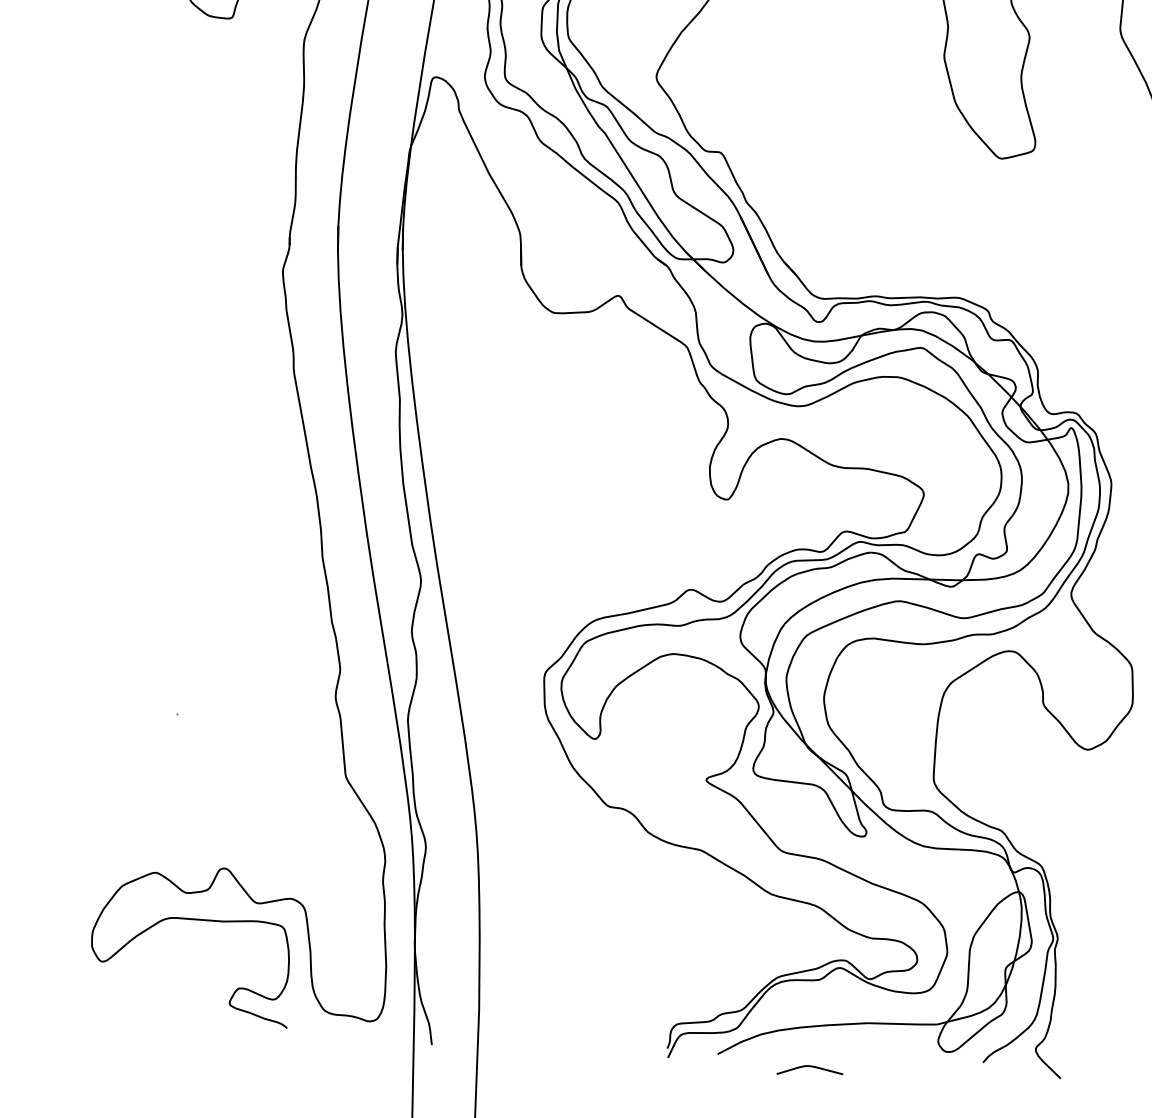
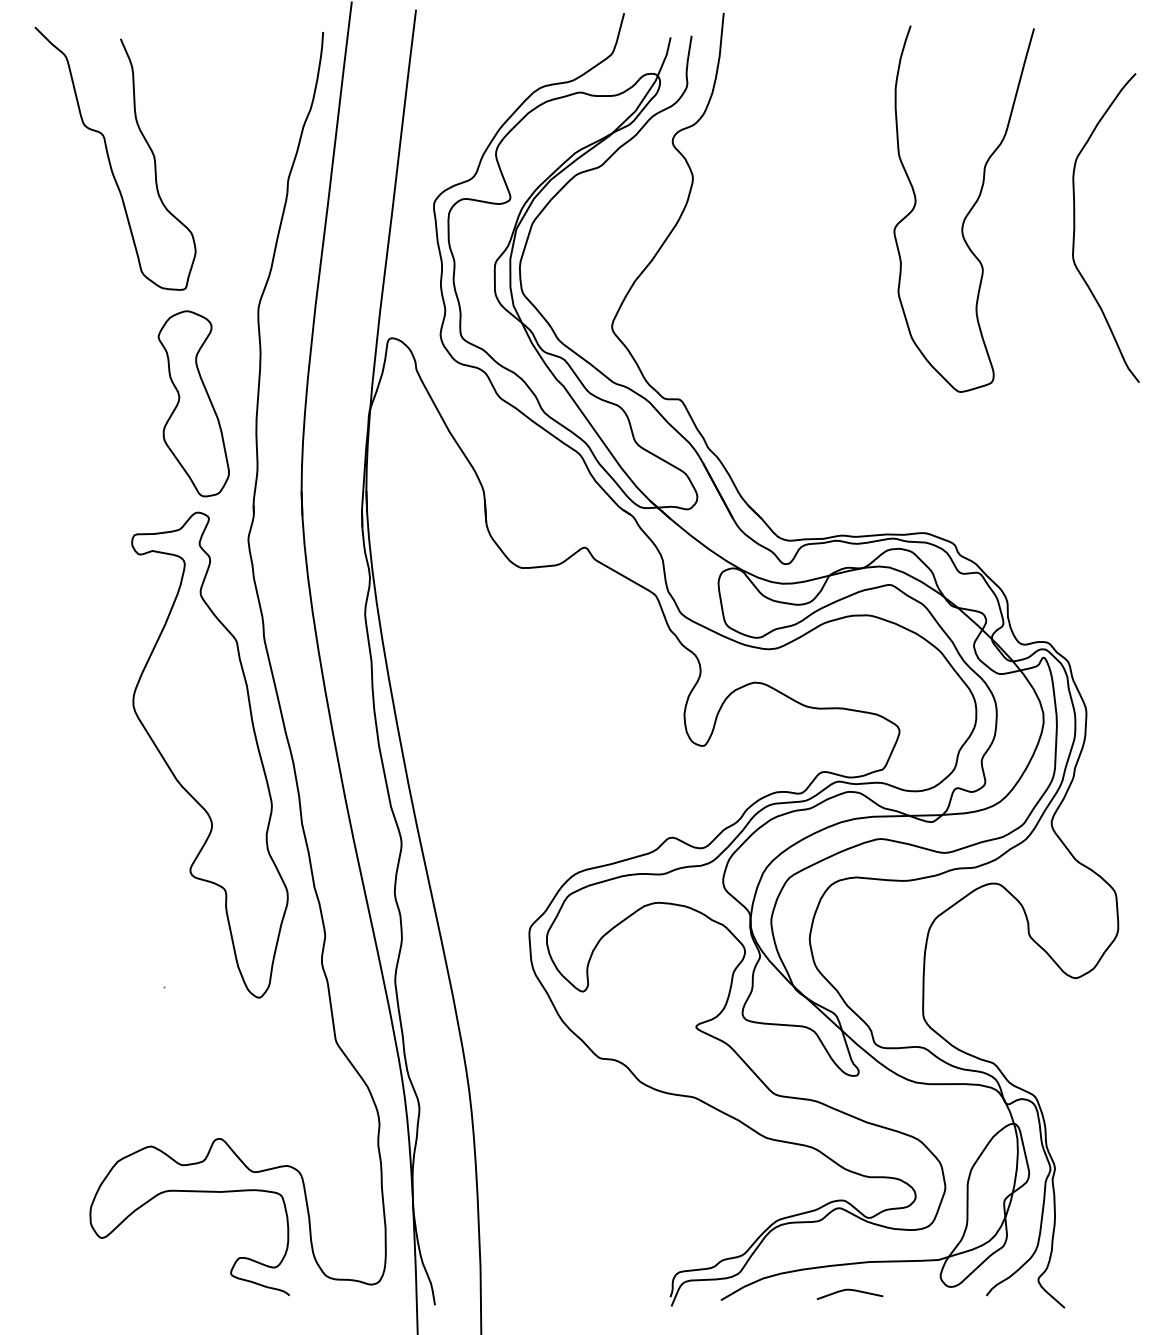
part: (234, 132) -> (193, 403), added
part: (233, 484) -> (209, 754), added
curve: (809, 1066) -> (849, 1290), moved

